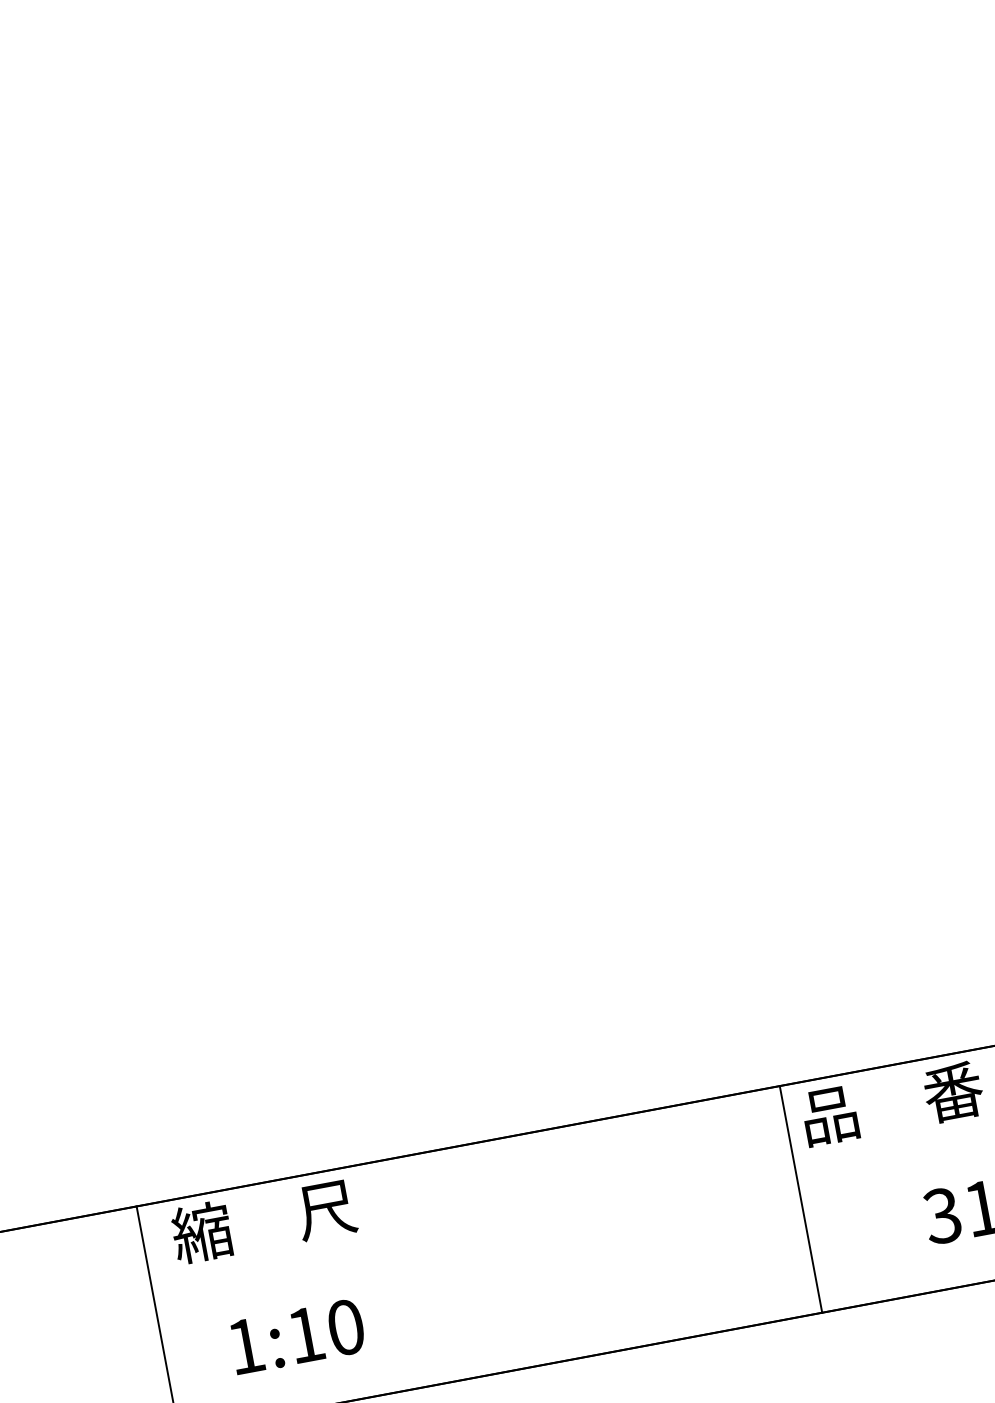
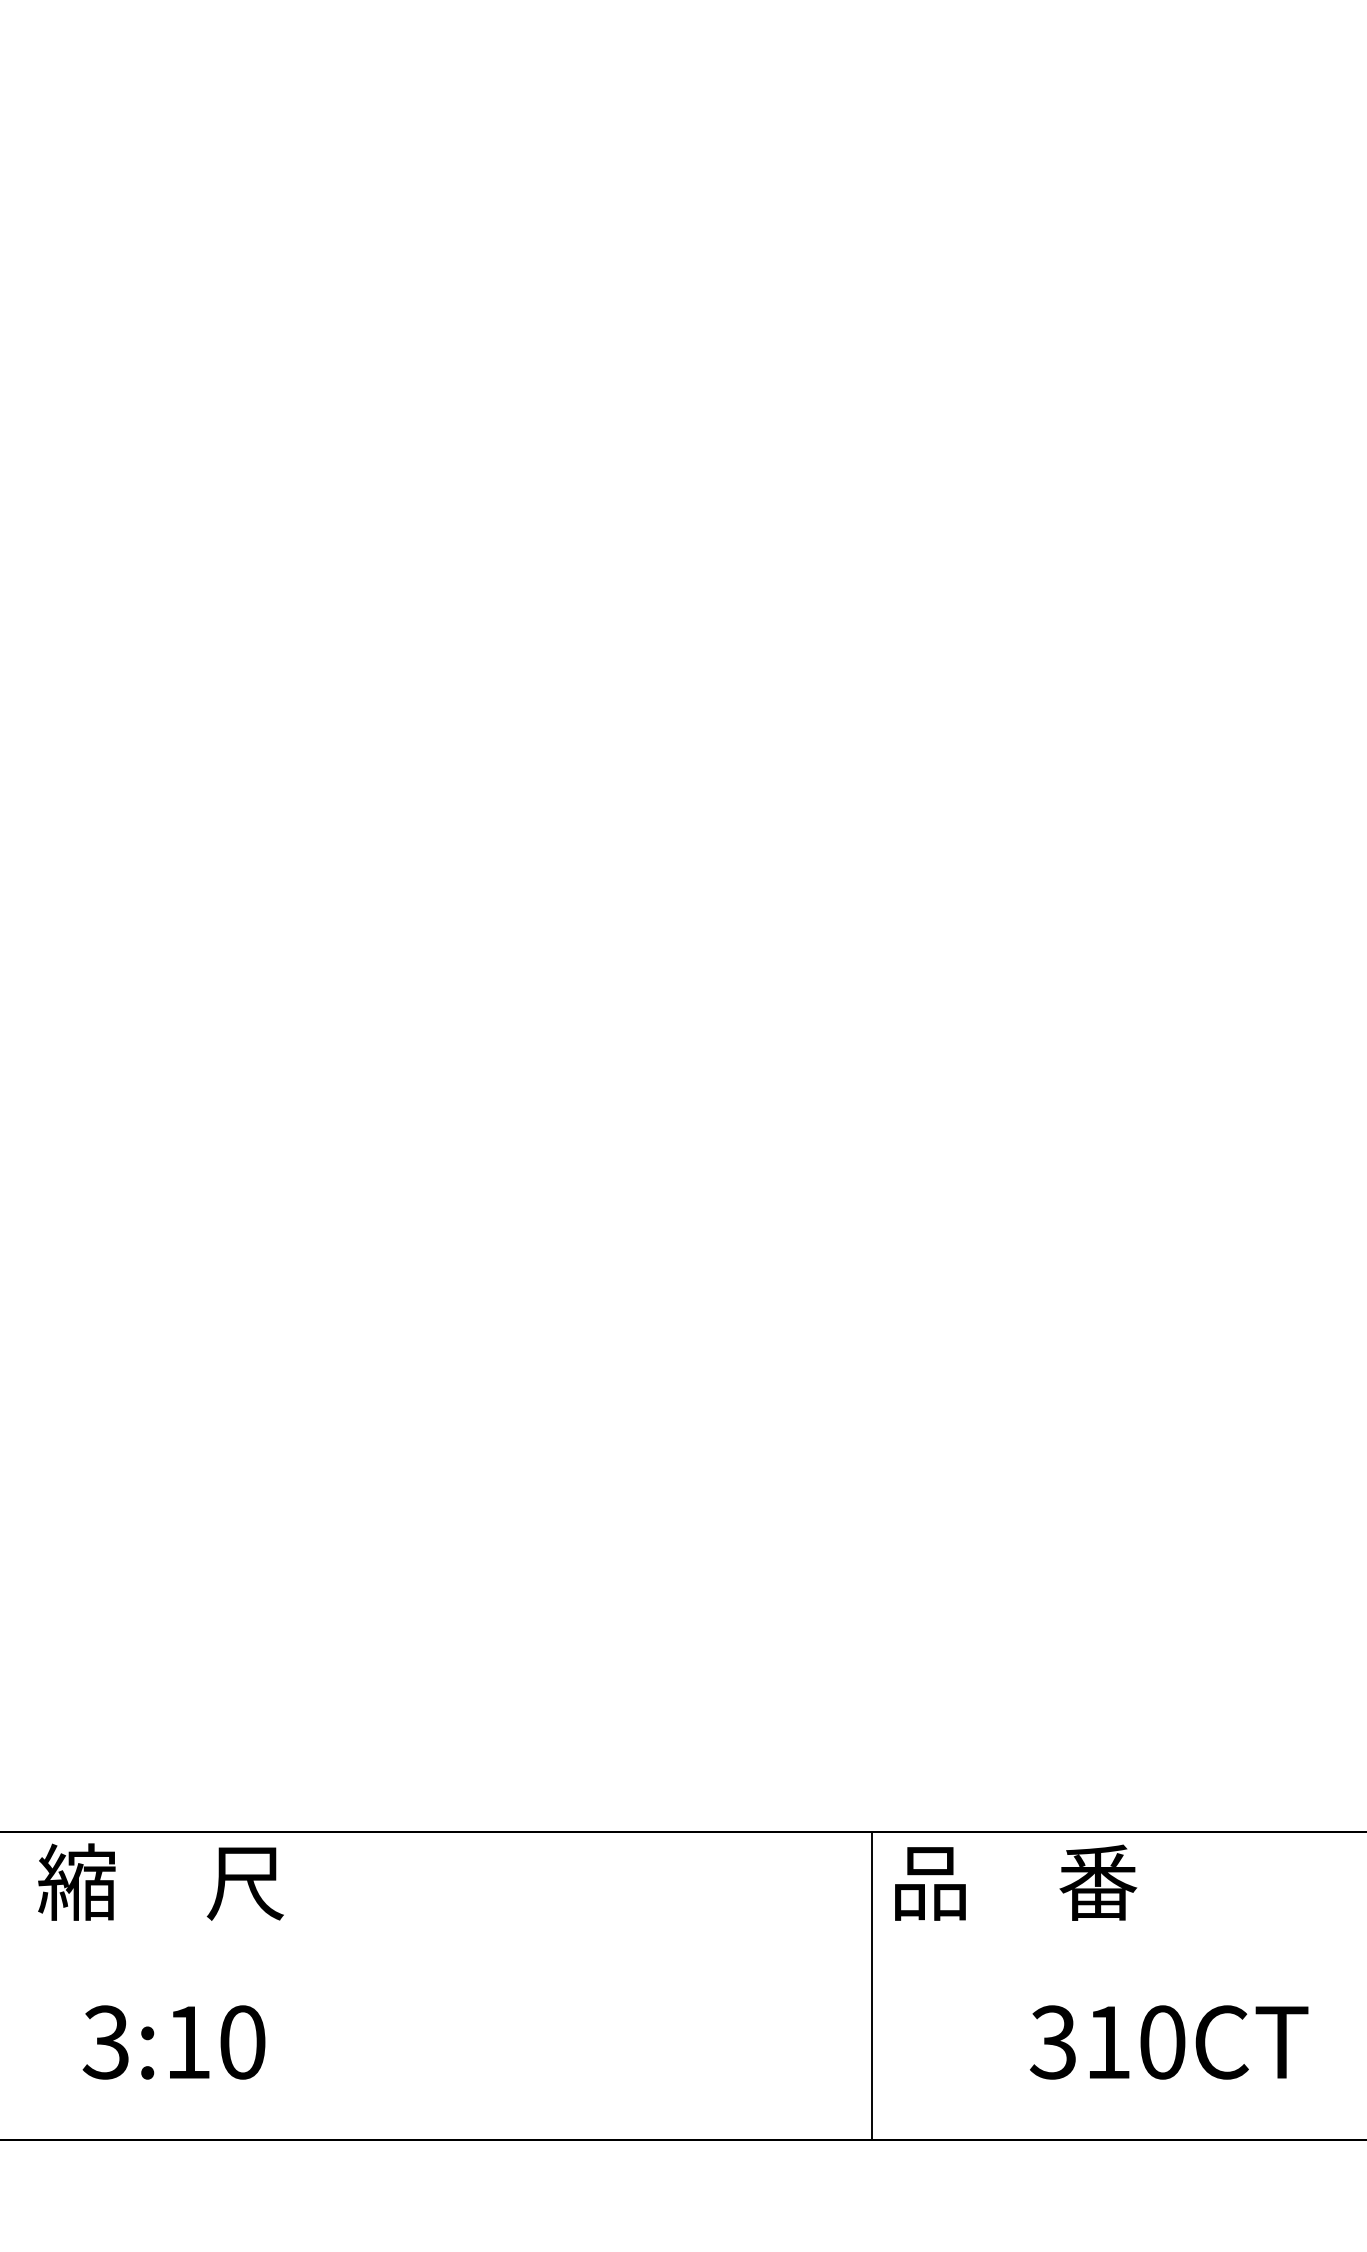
text: (245, 1346) -> (105, 2042), 1:10 -> 3:10

